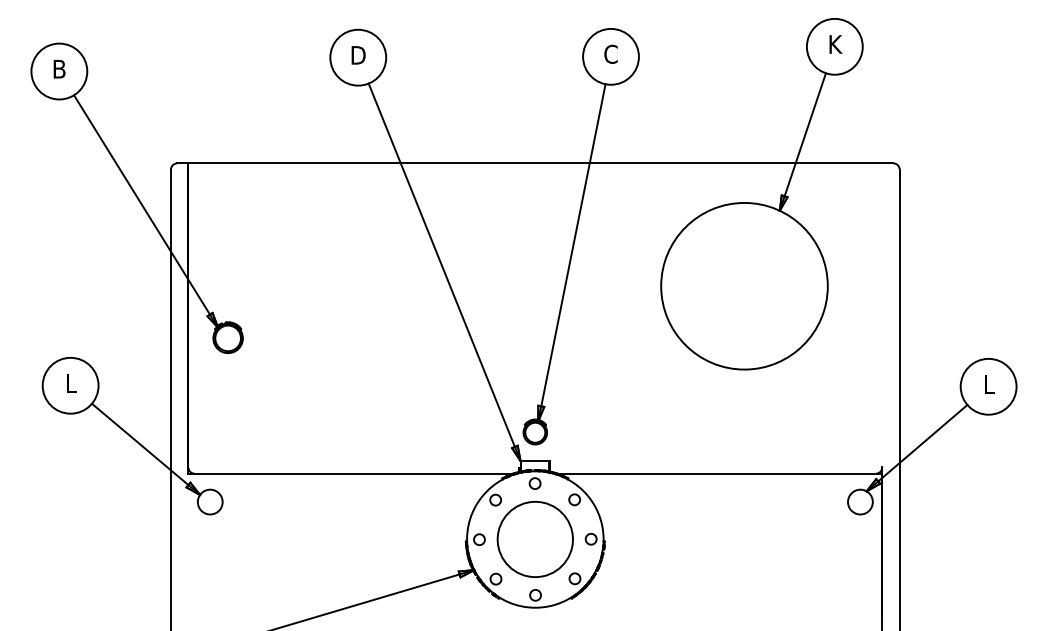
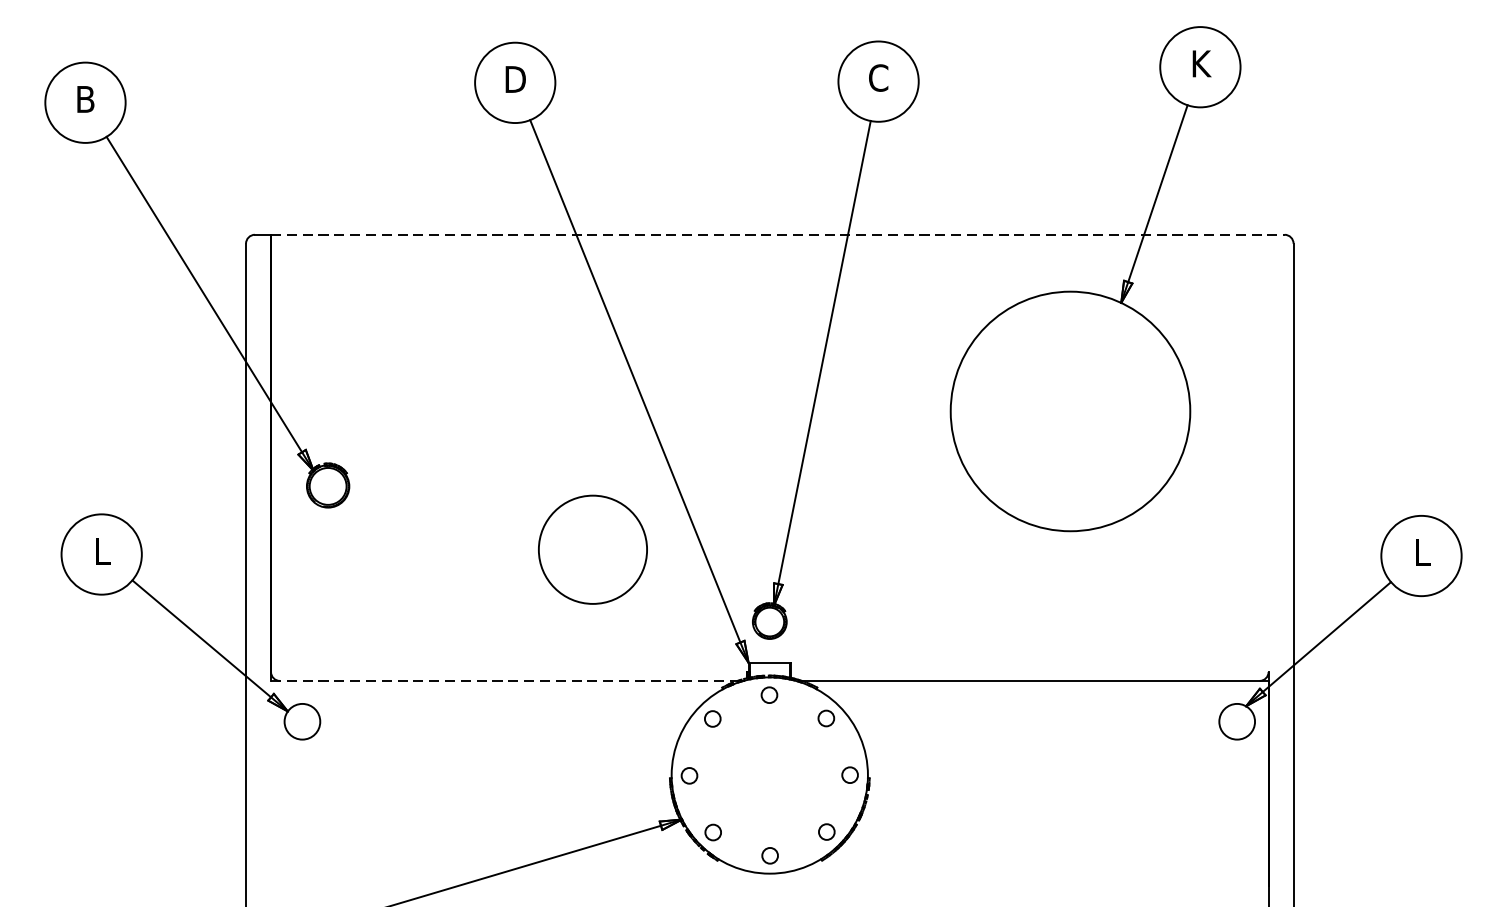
line: (540, 163) -> (777, 234), solid -> dashed
line: (351, 473) -> (505, 680), solid -> dashed
circle: (534, 538) -> (591, 548), moved

